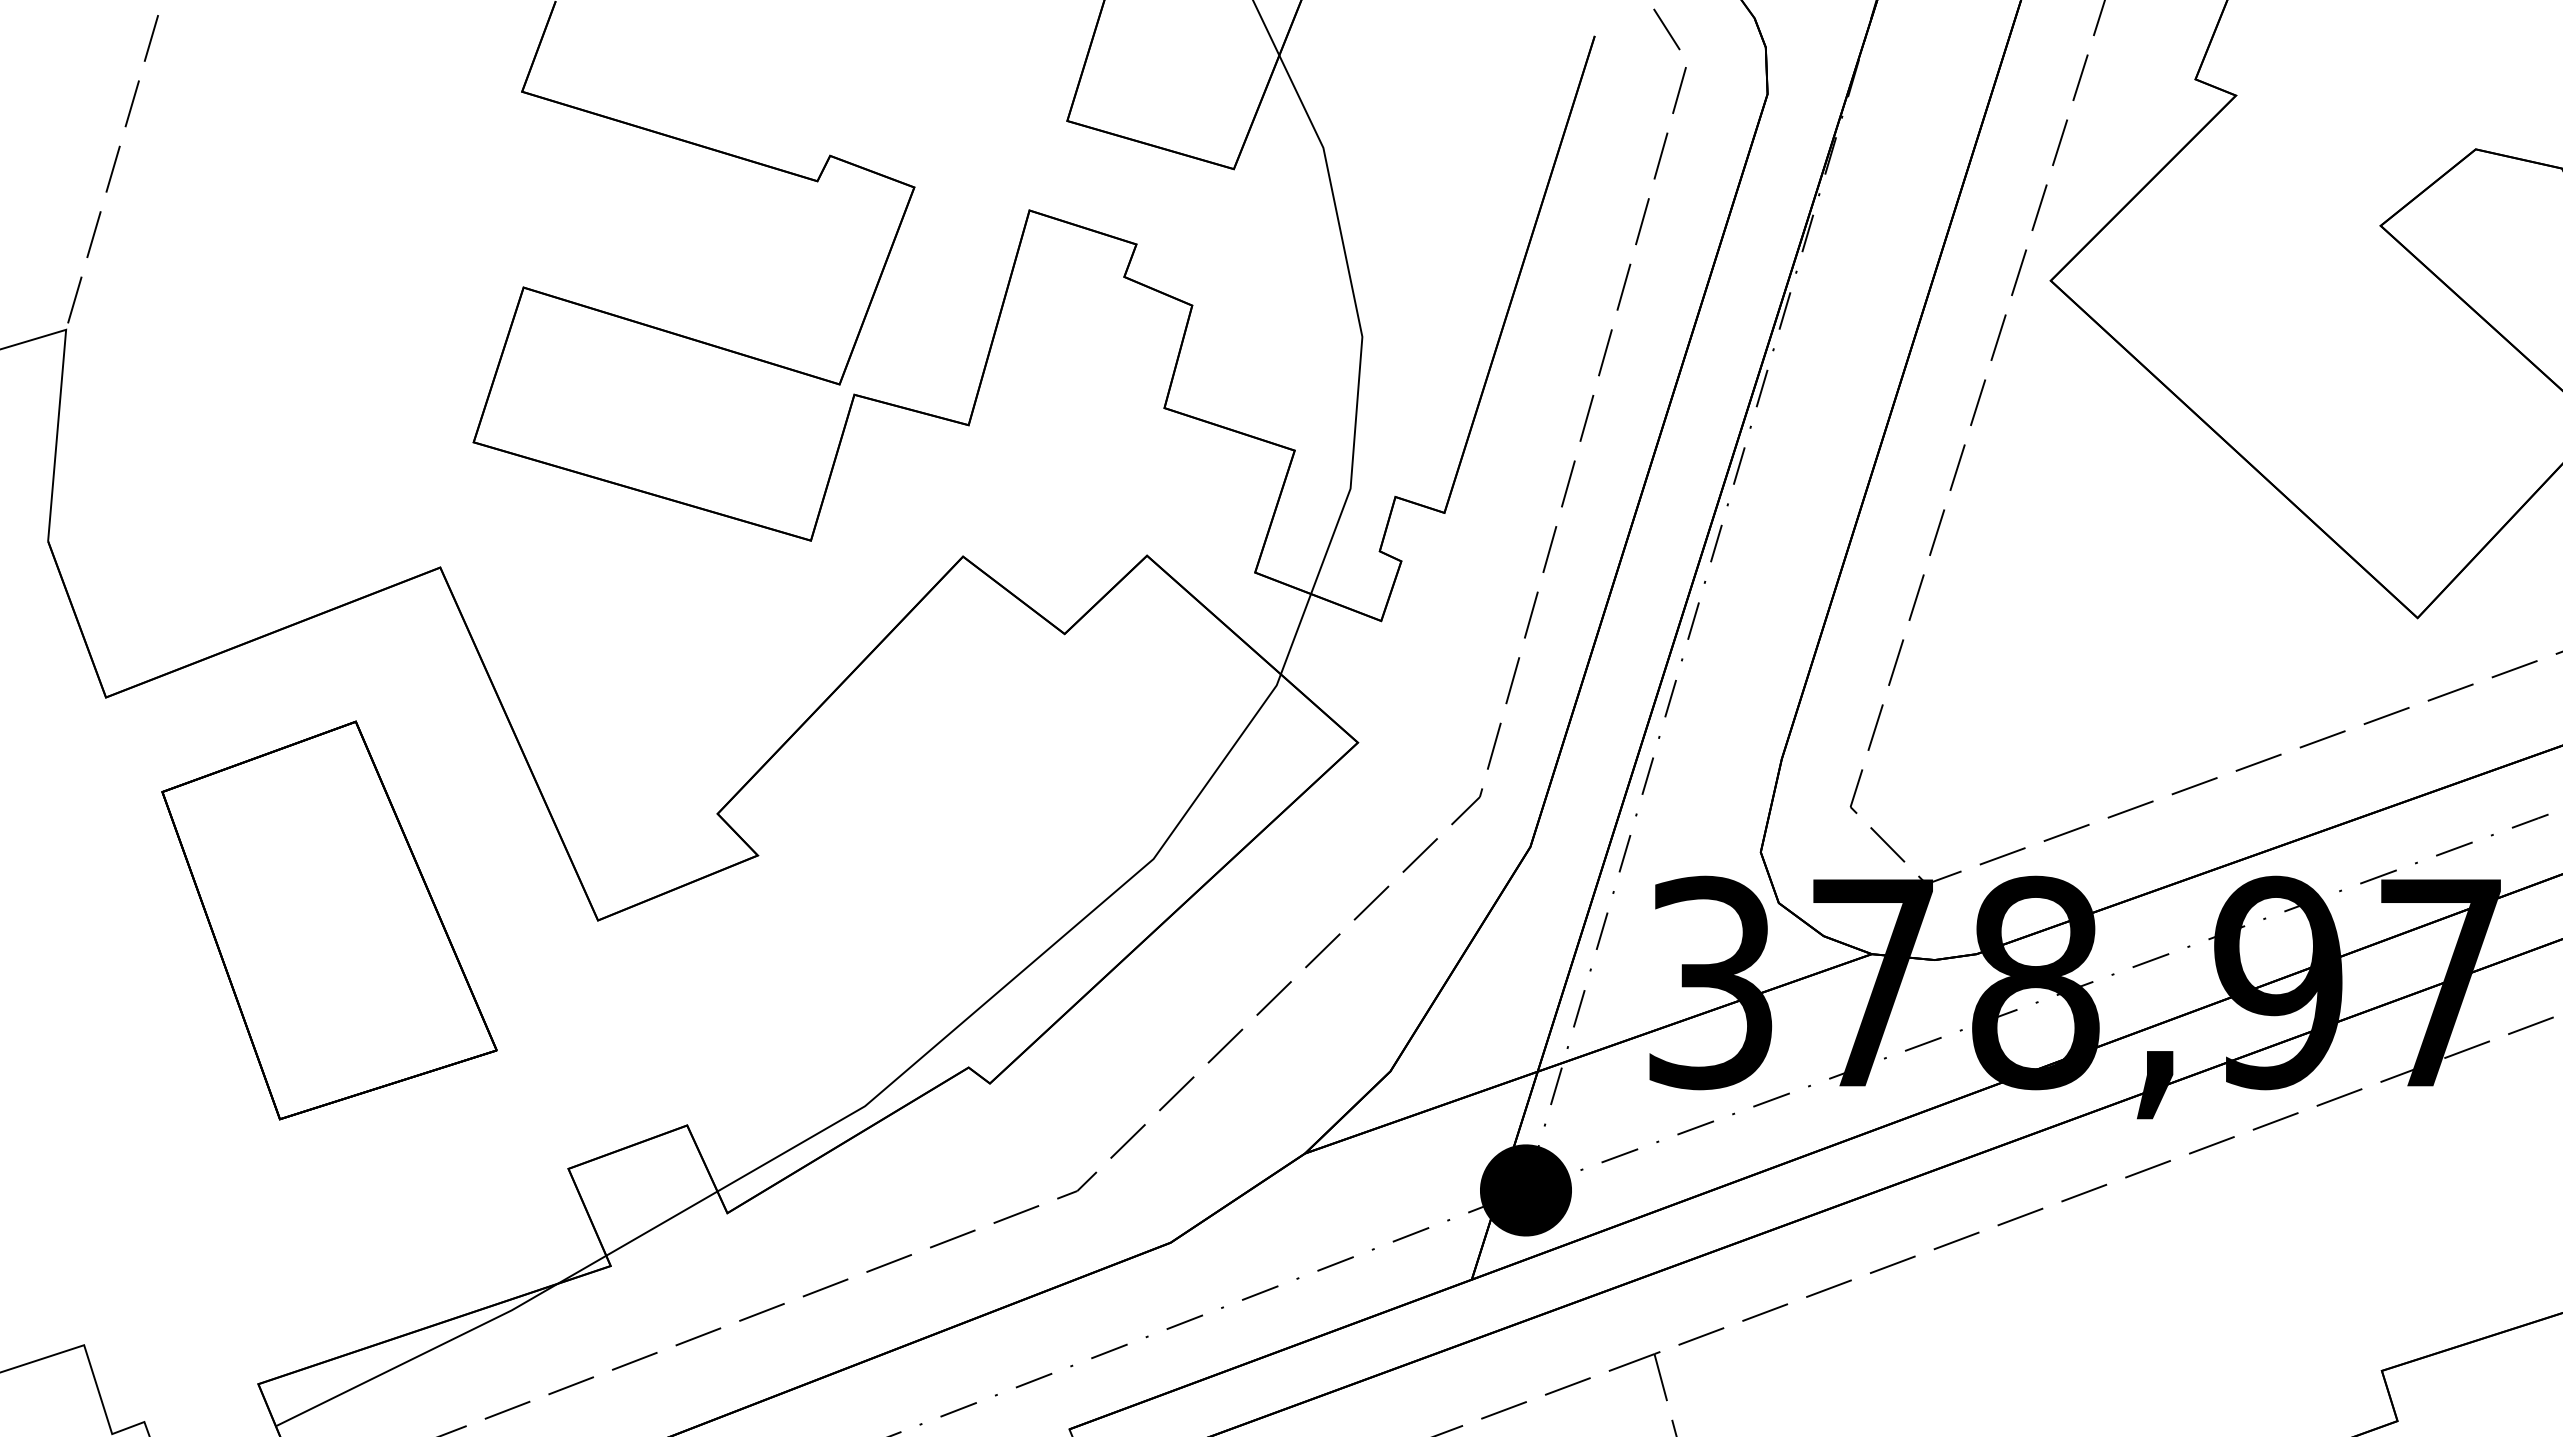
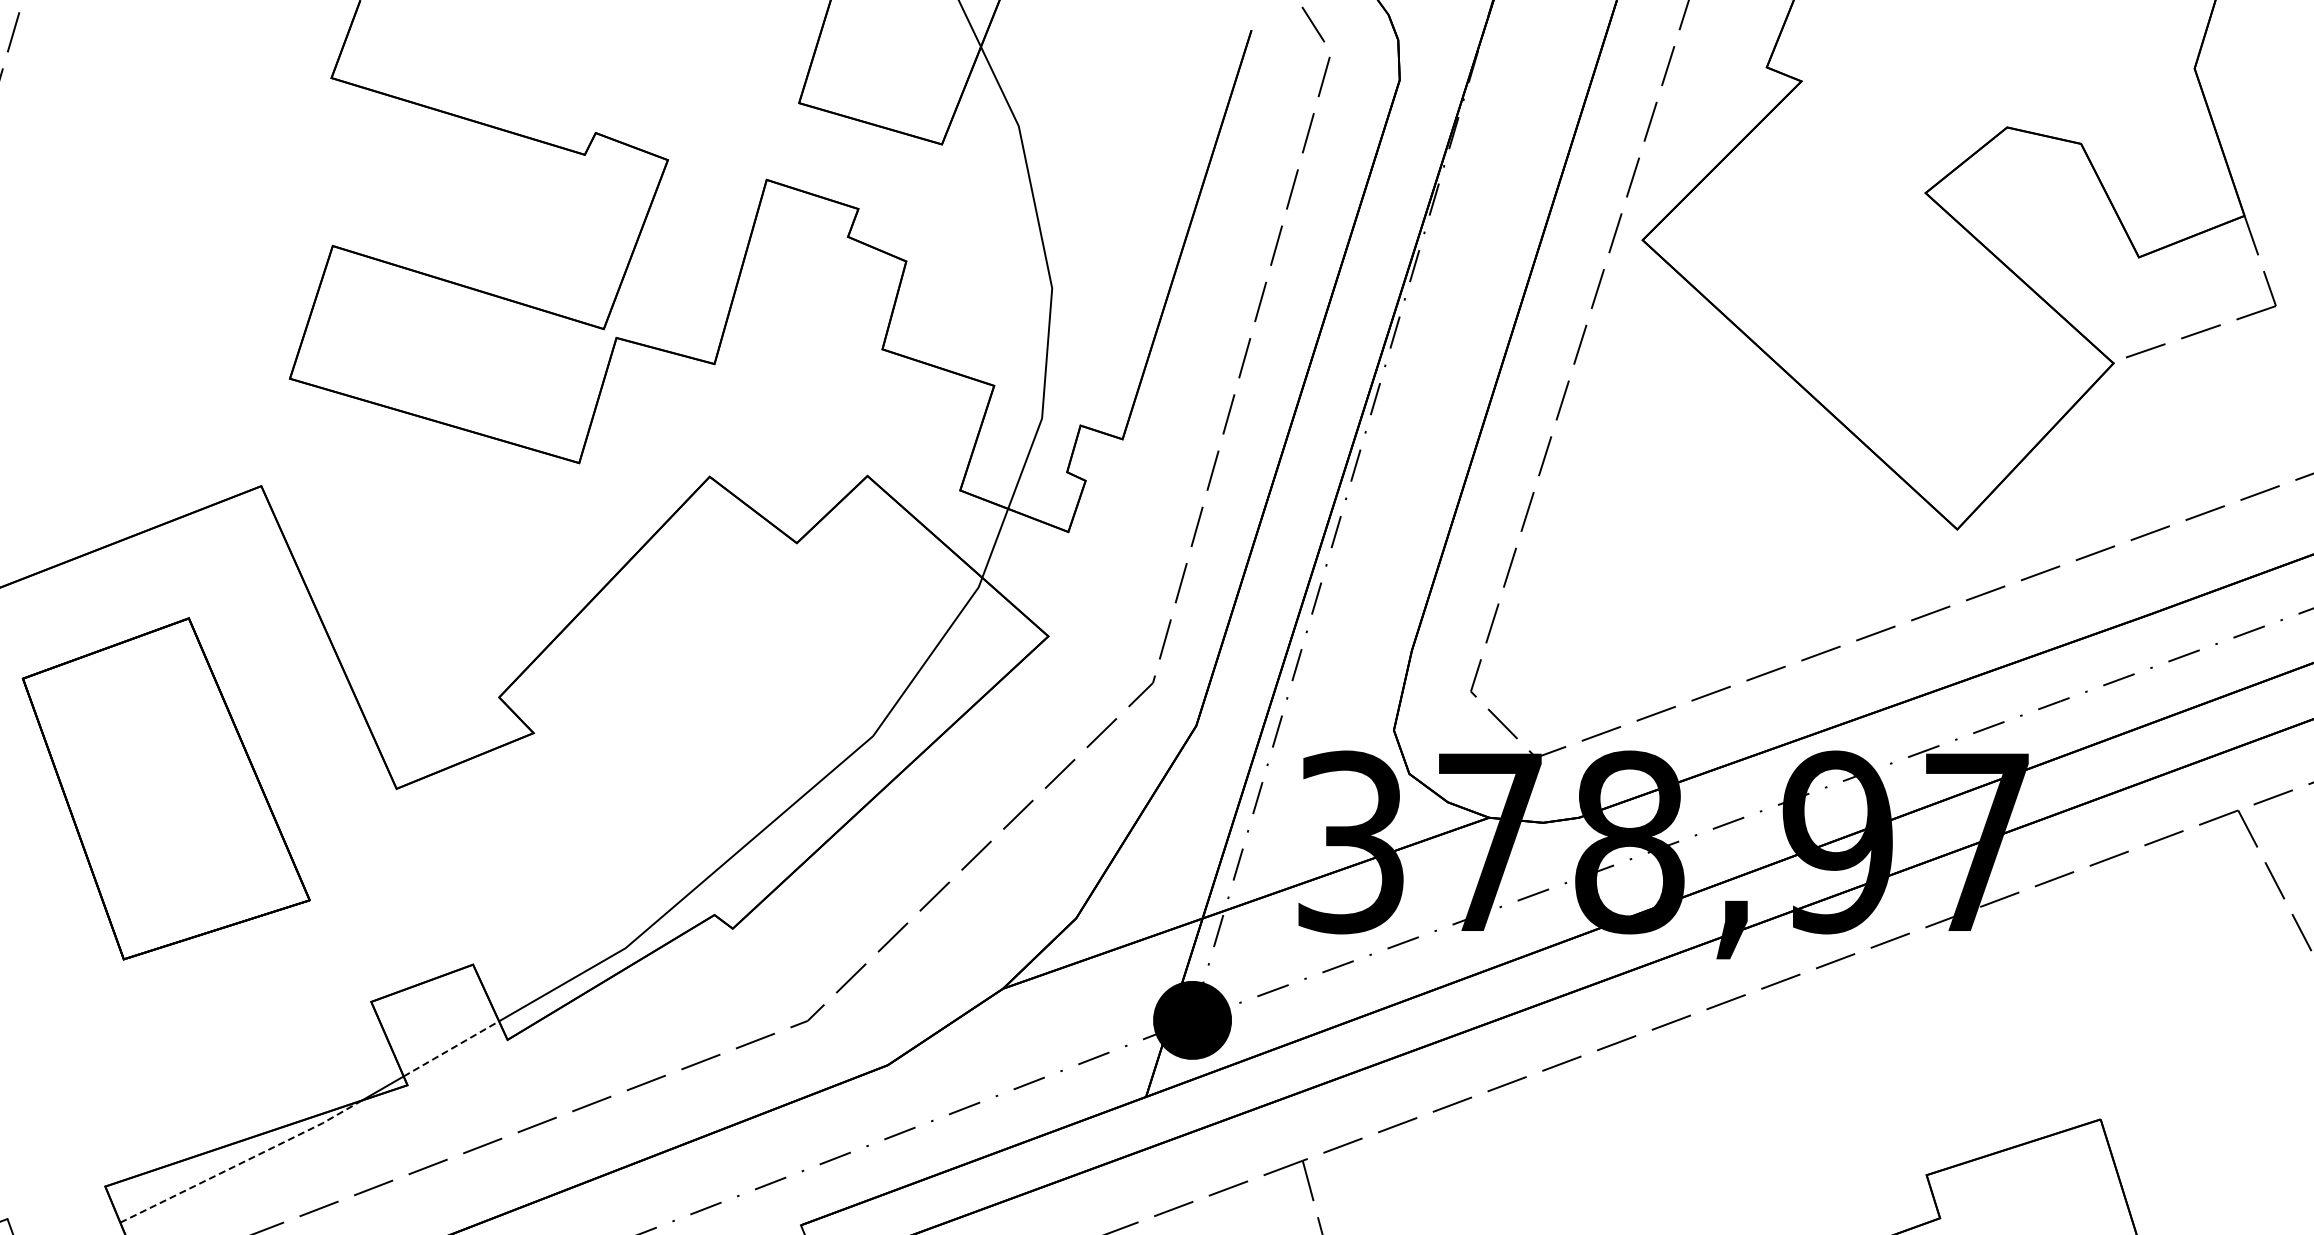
line: (662, 1223) -> (451, 1048), solid -> dashed
line: (418, 1356) -> (242, 1162), solid -> dashed

